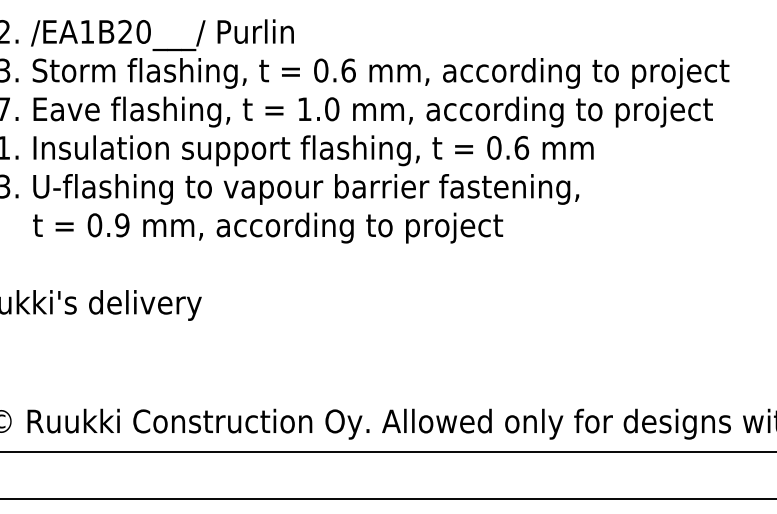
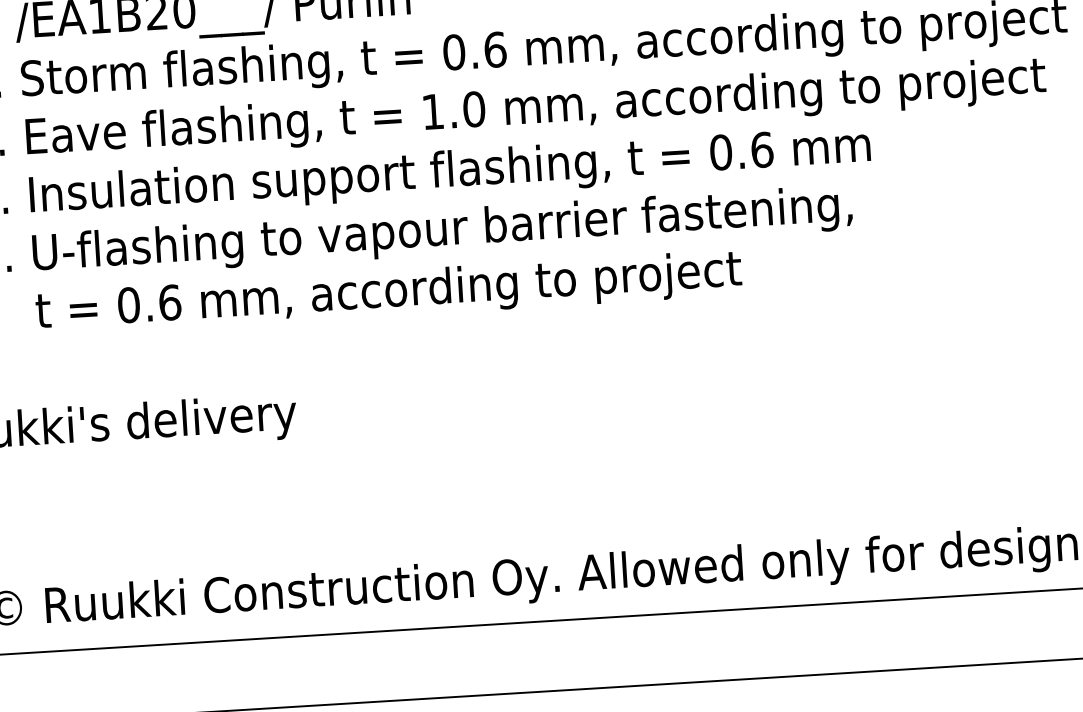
text: (122, 225) -> (170, 302), 0.9 -> 0.6

